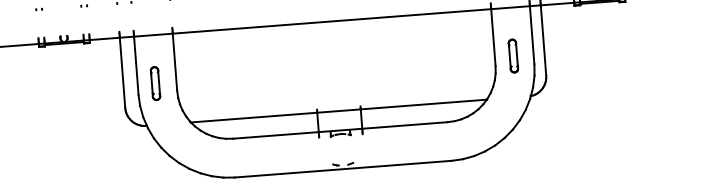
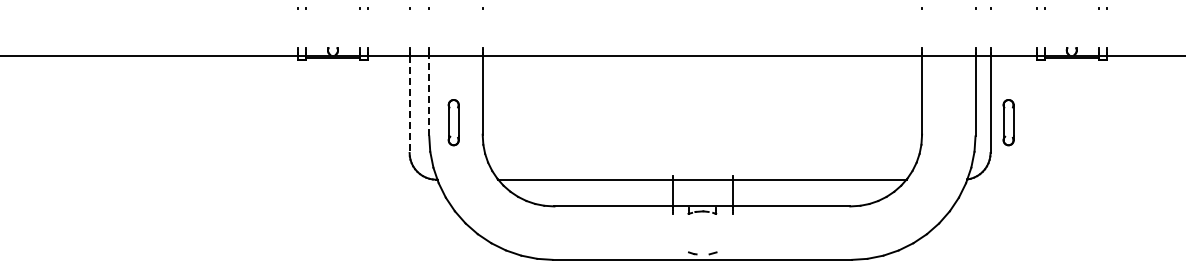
part: (513, 55) -> (1008, 122), moved
line: (136, 65) -> (429, 95), solid -> dashed
line: (122, 73) -> (409, 105), solid -> dashed

